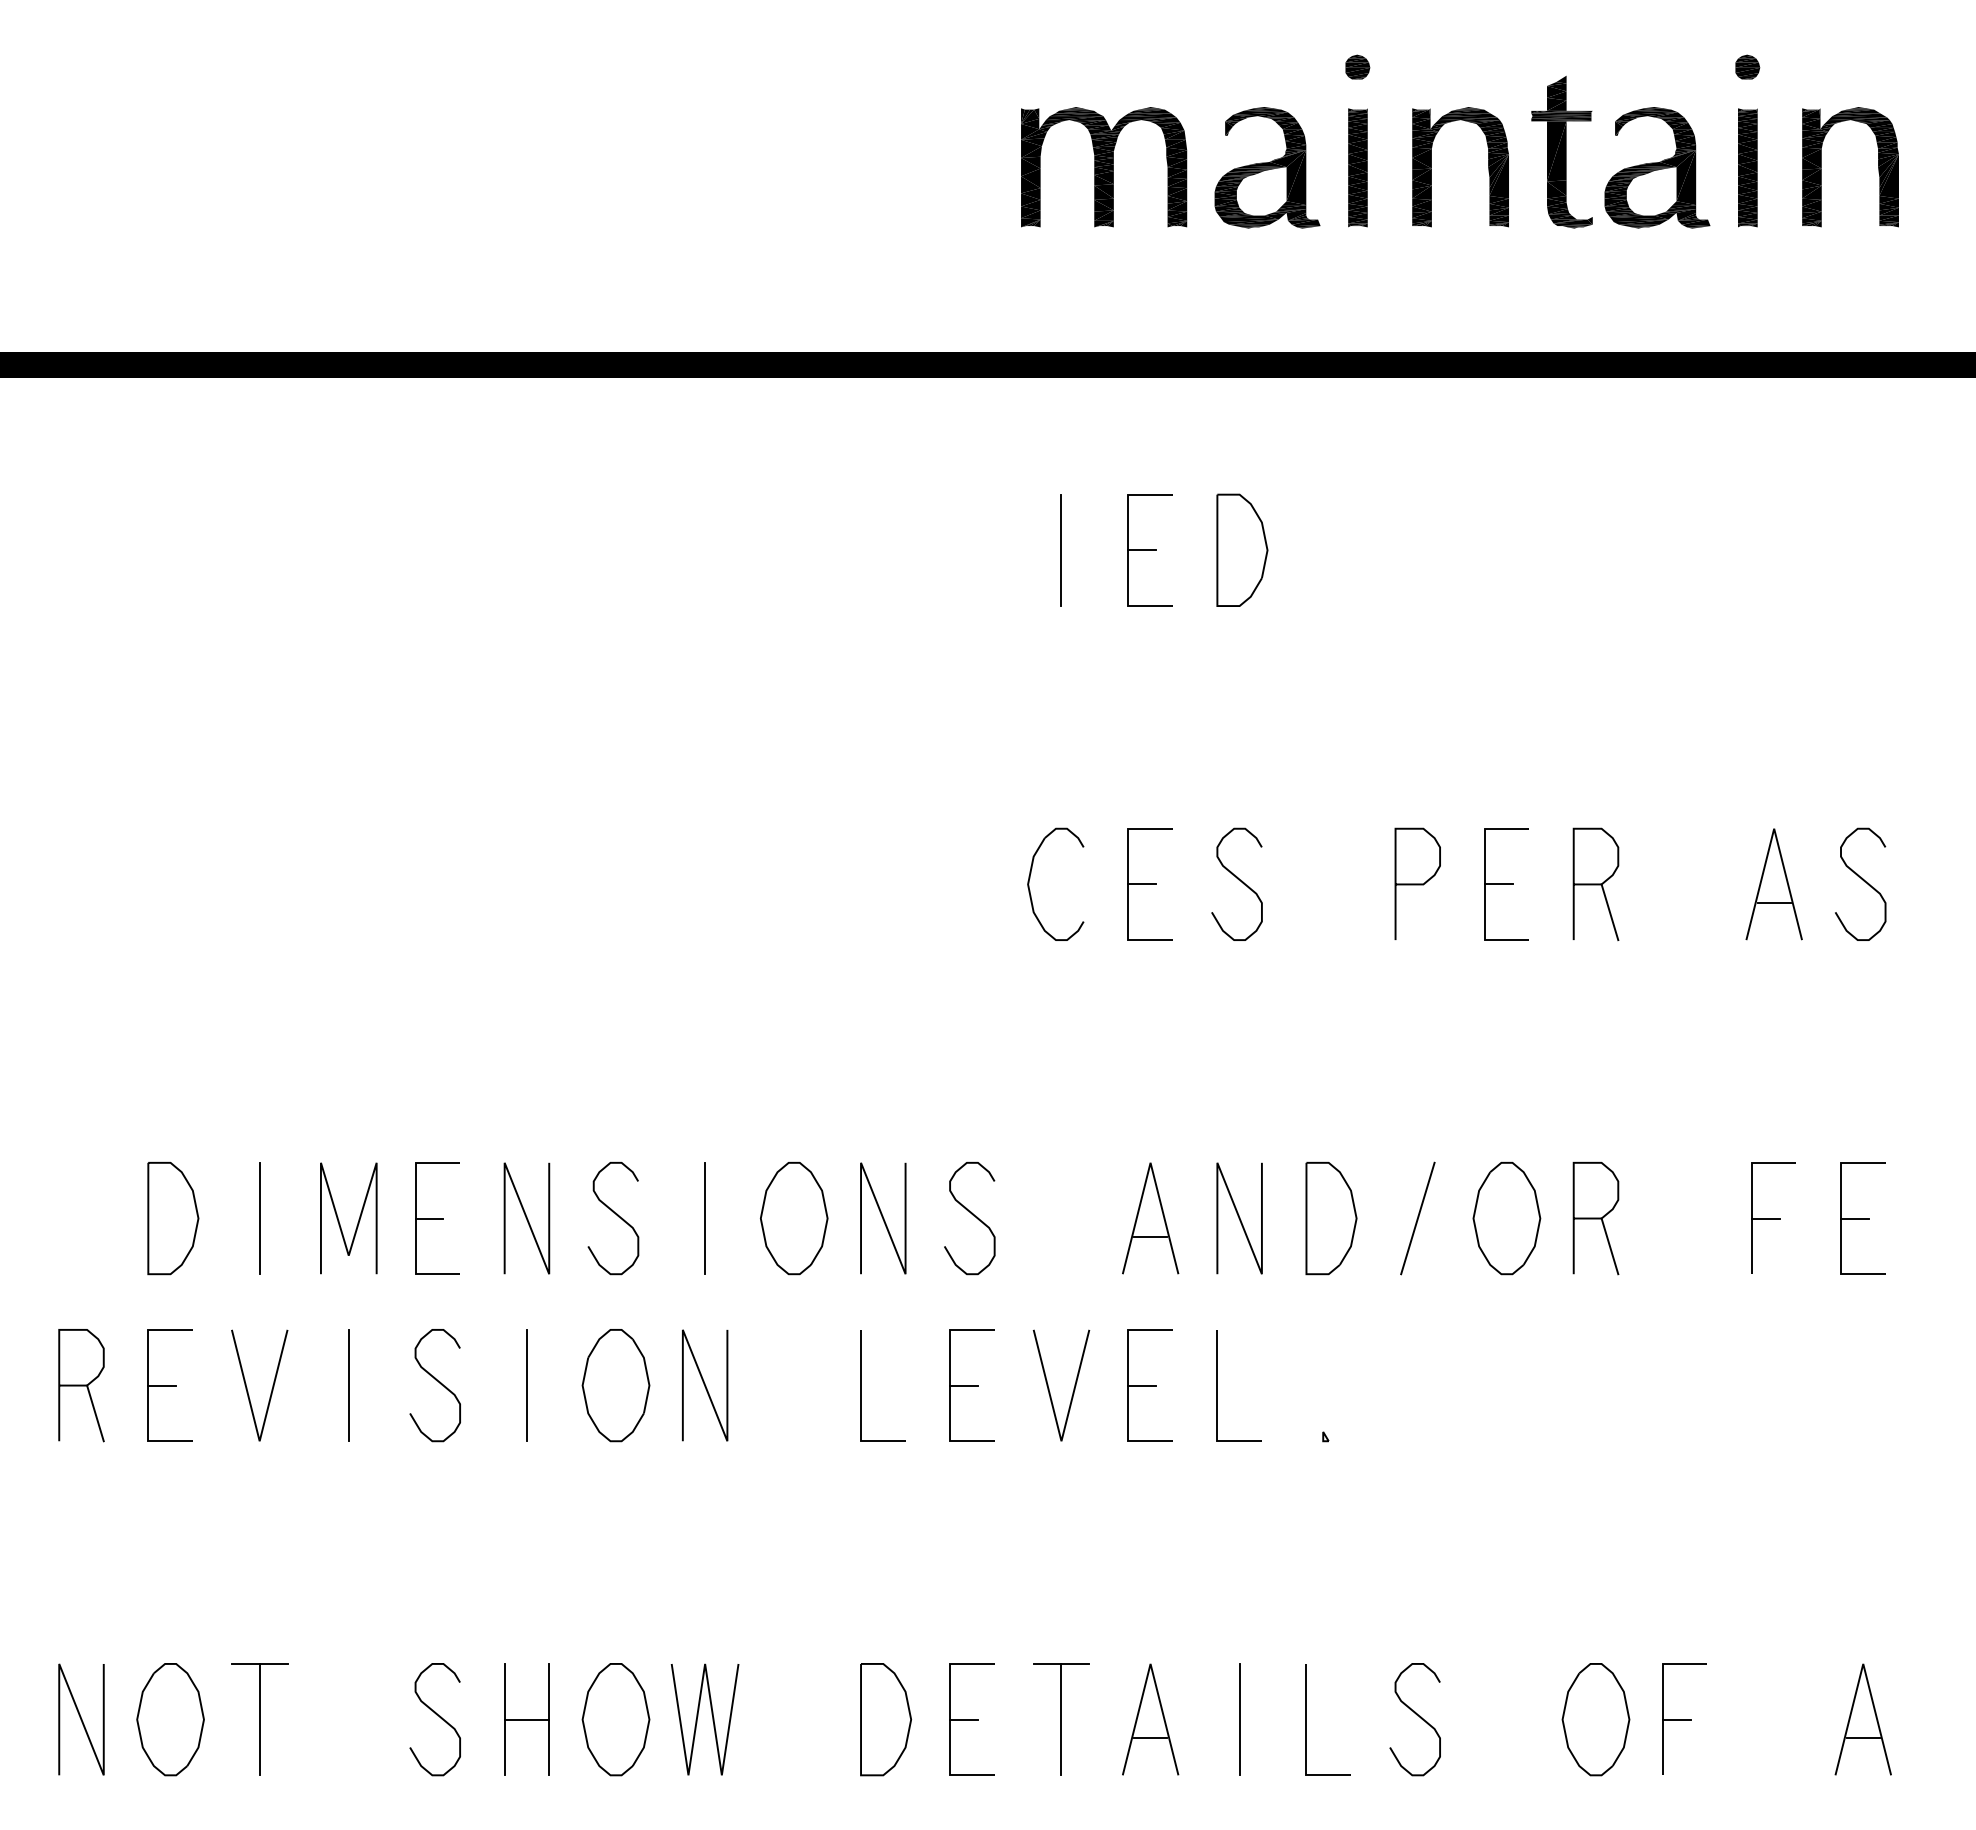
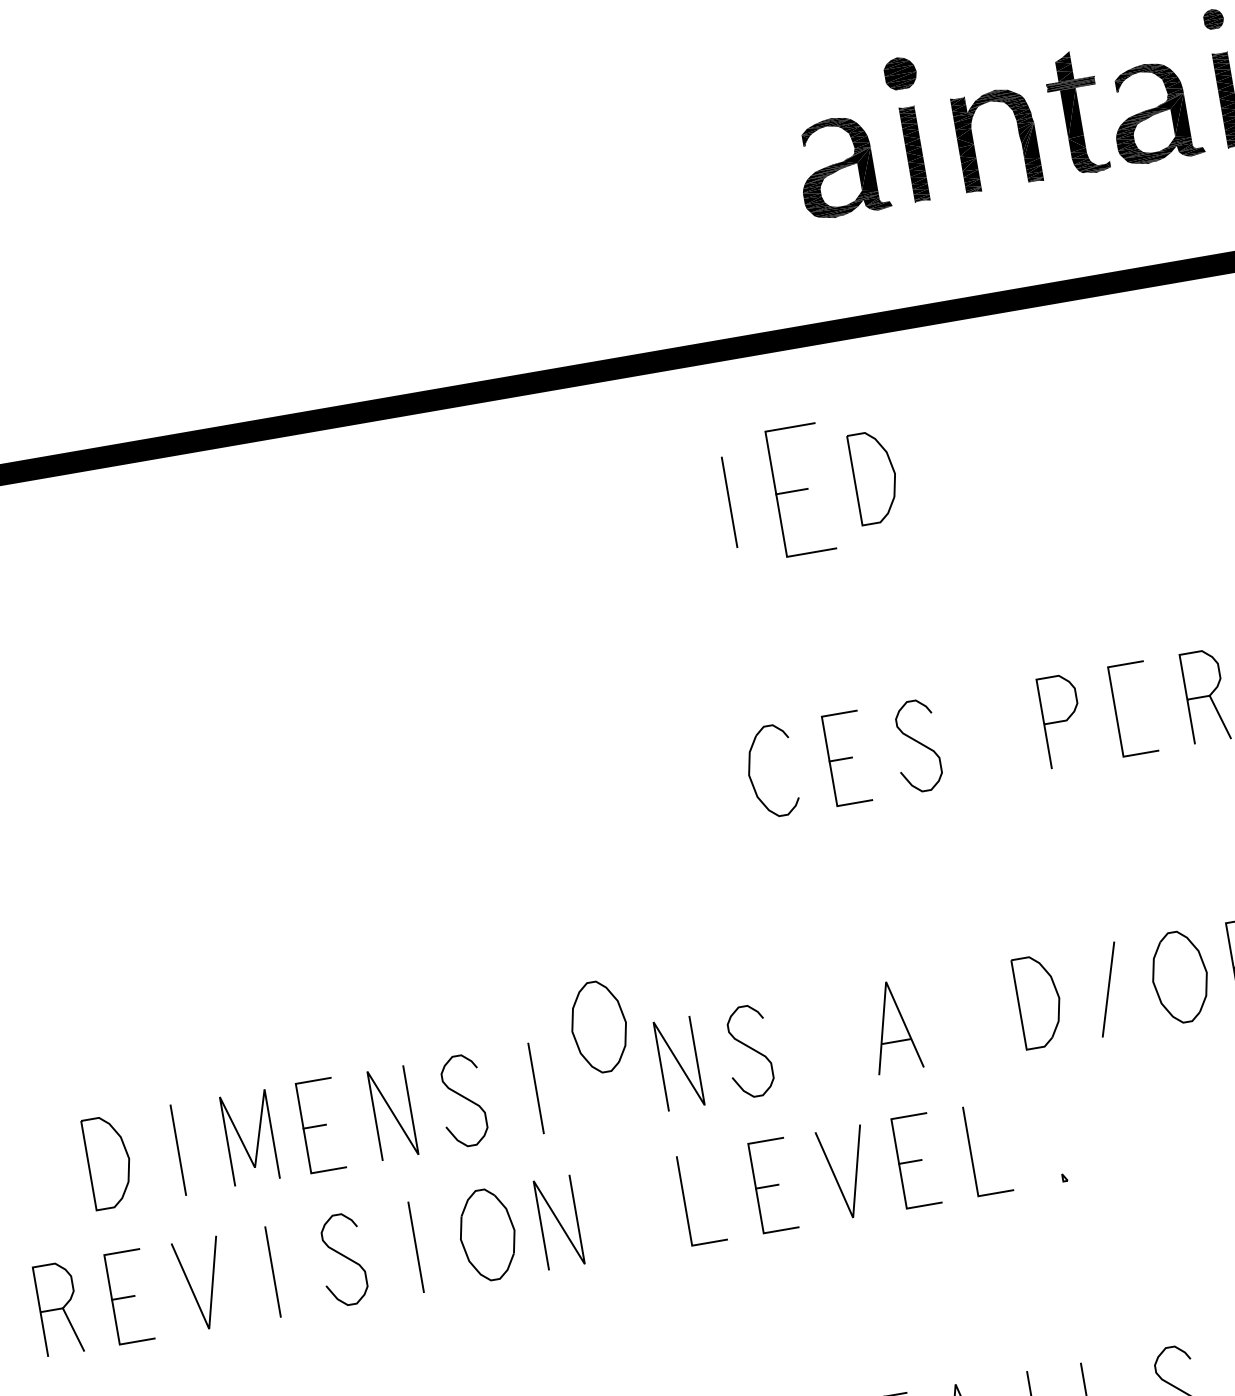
part: (1357, 66) -> (900, 72), size x1.6
part: (1104, 167) -> (711, 188), removed
part: (1149, 550) -> (800, 490), size x1.4
line: (1498, 884) -> (1126, 710), removed
part: (793, 1218) -> (598, 1027), moved
line: (1239, 1218) -> (965, 1014), removed

